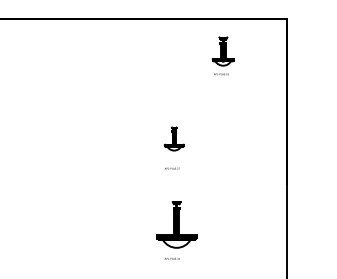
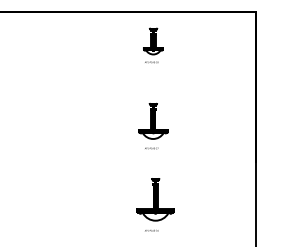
part: (222, 55) -> (152, 45), moved
part: (174, 138) -> (153, 120), size x1.67

